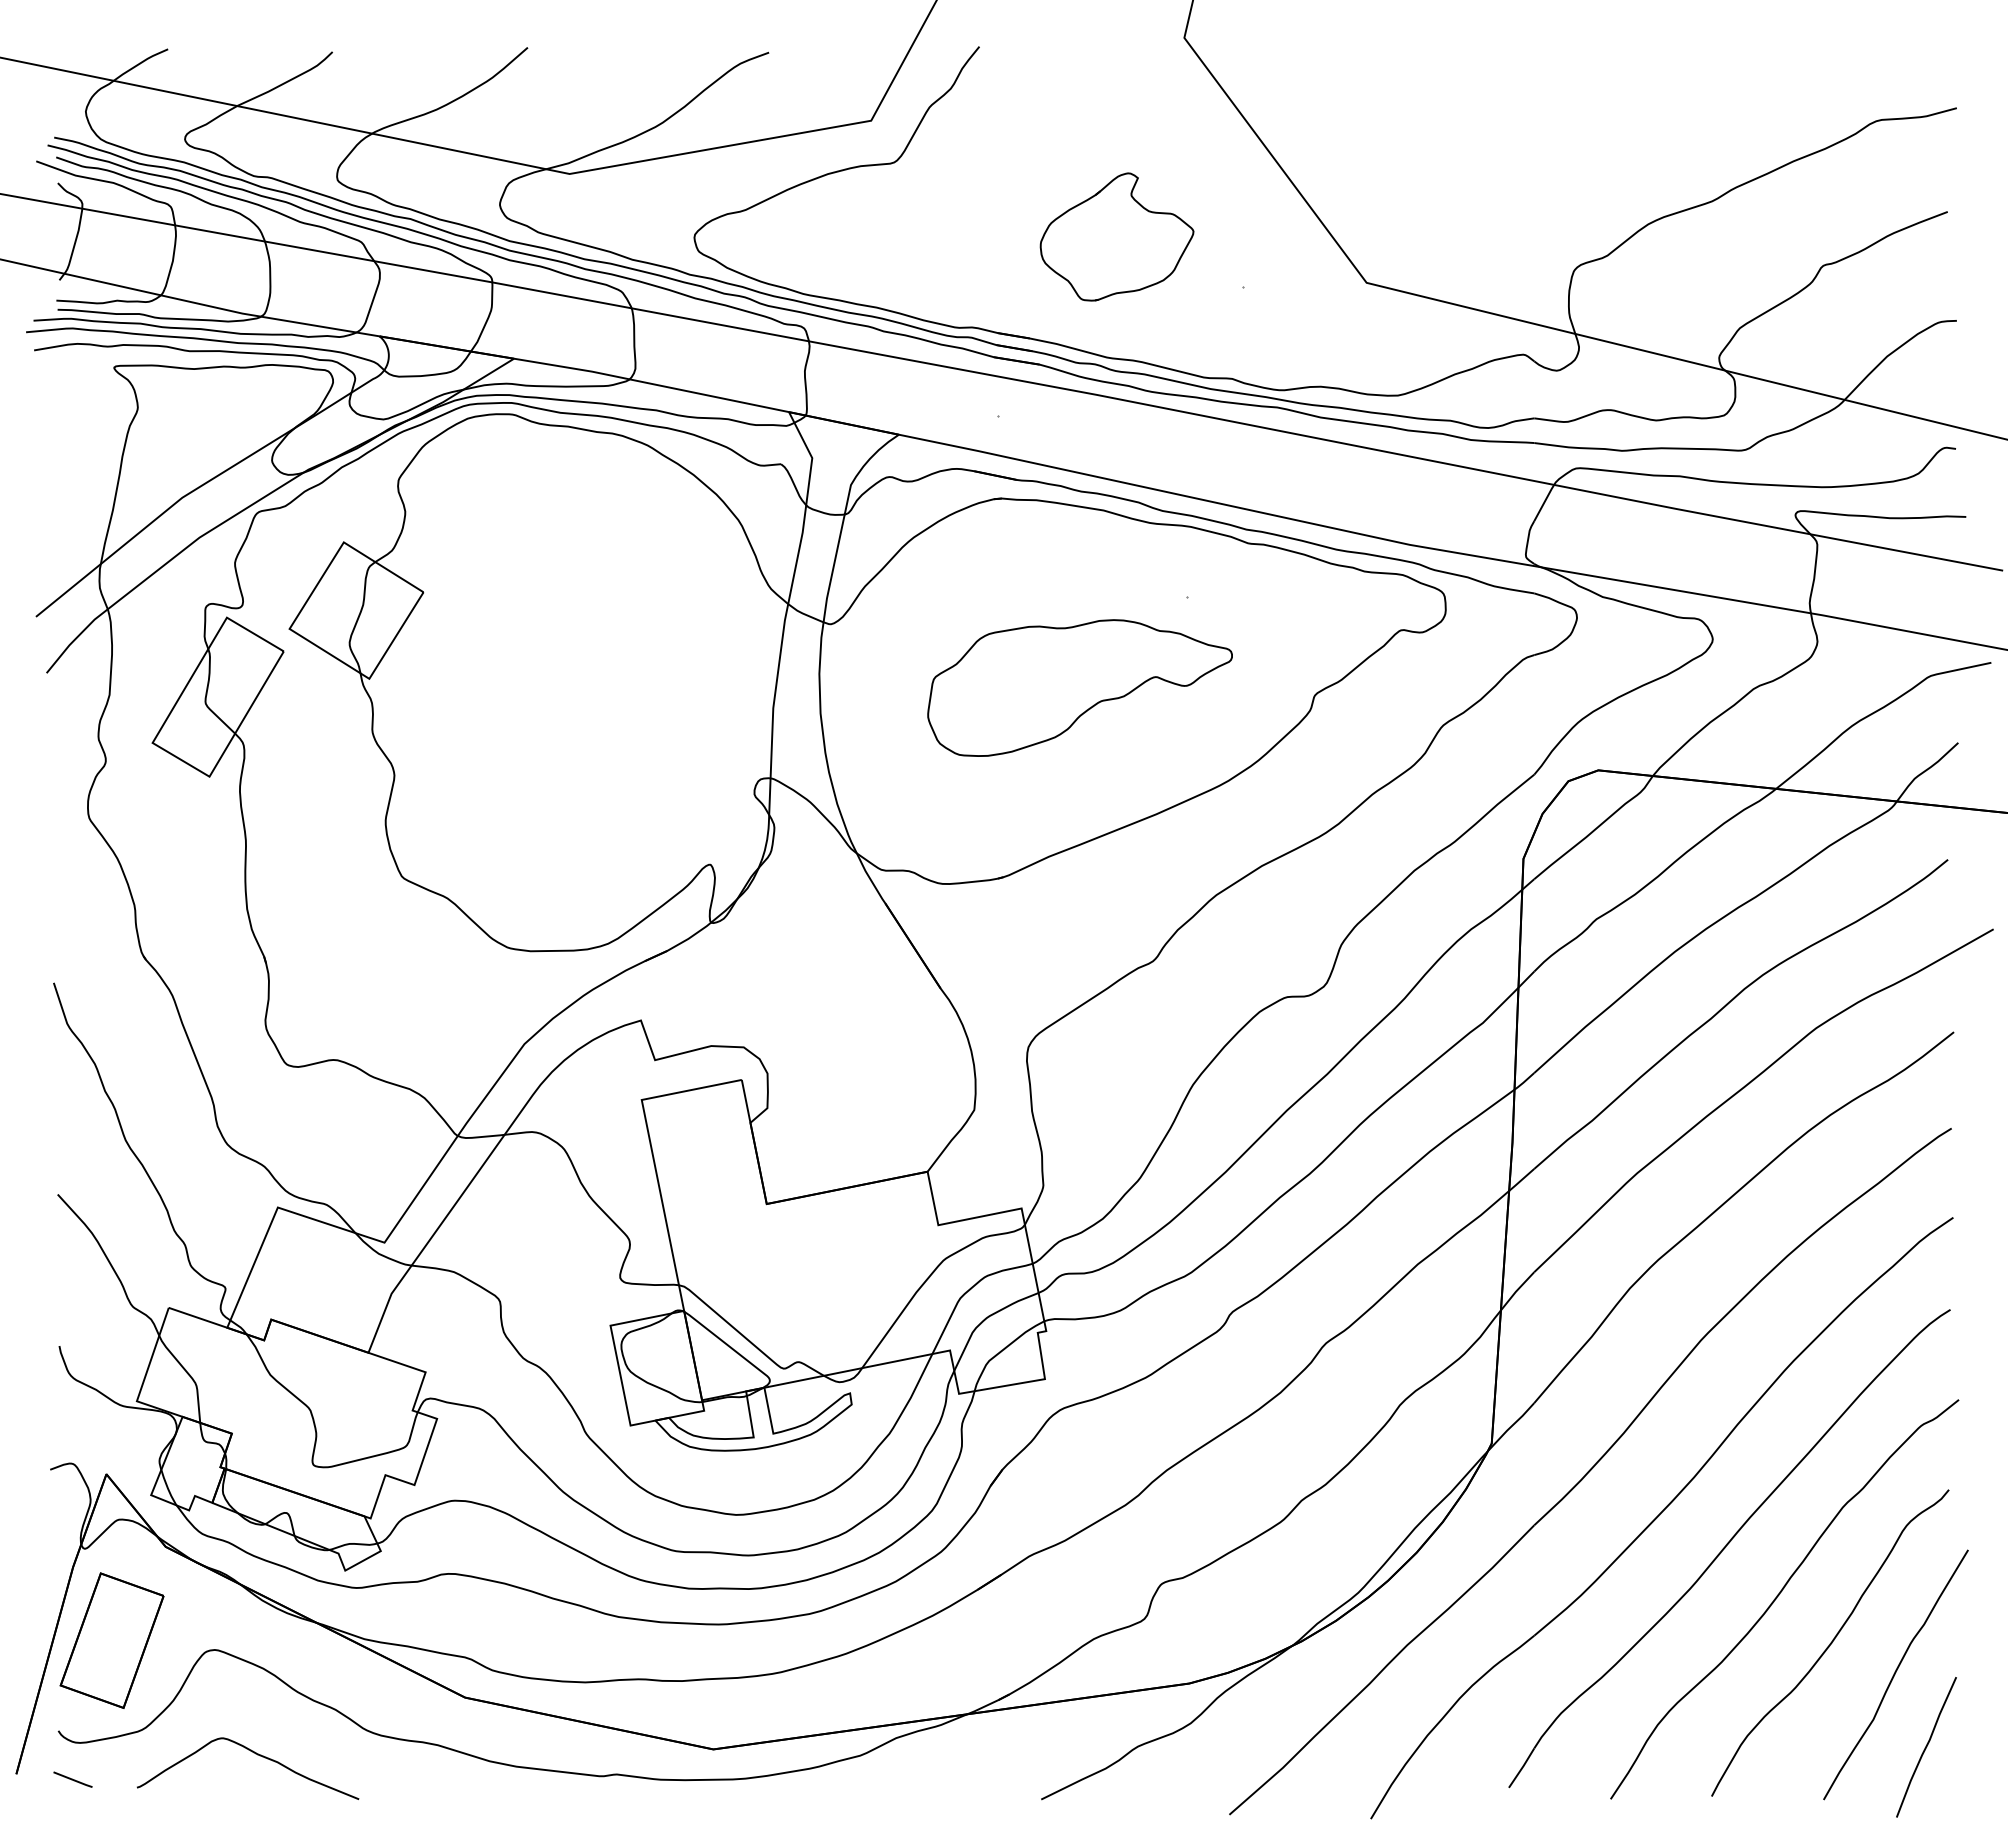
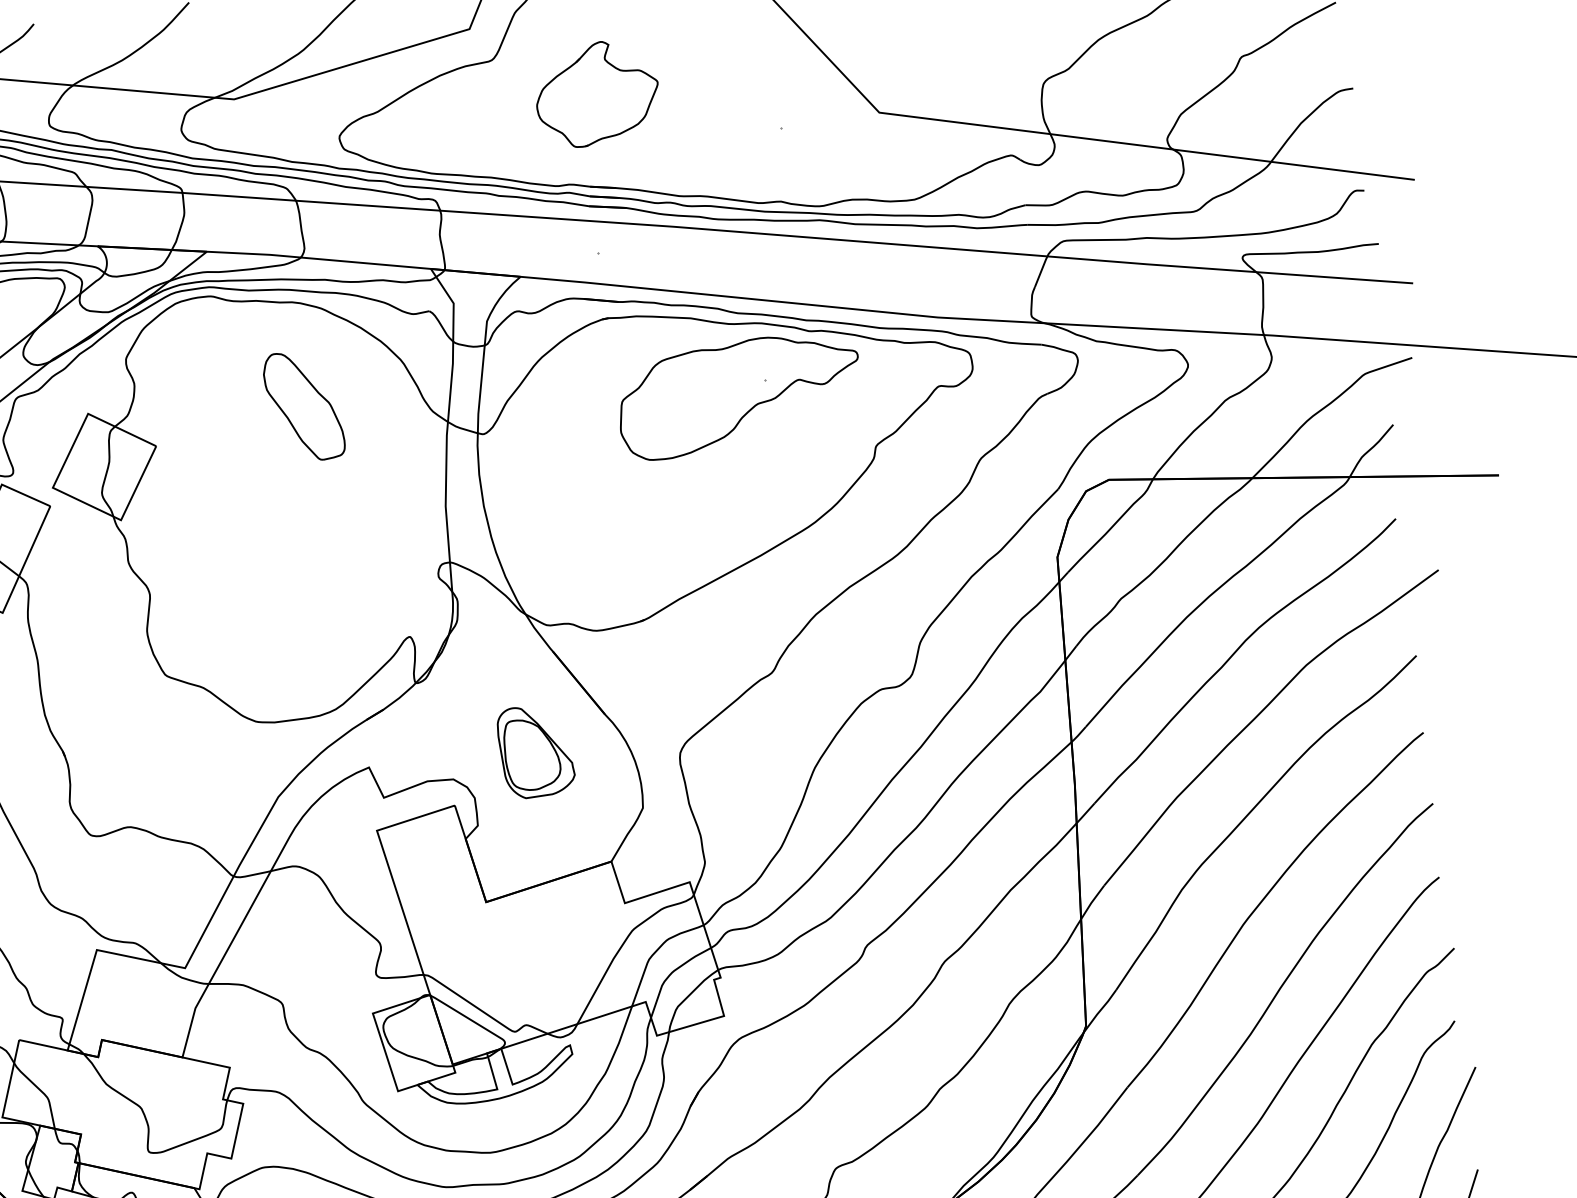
part: (1116, 236) -> (596, 93), moved
part: (612, 563) -> (304, 405), added
part: (1079, 687) -> (739, 395), moved
part: (849, 1023) -> (535, 750), added

